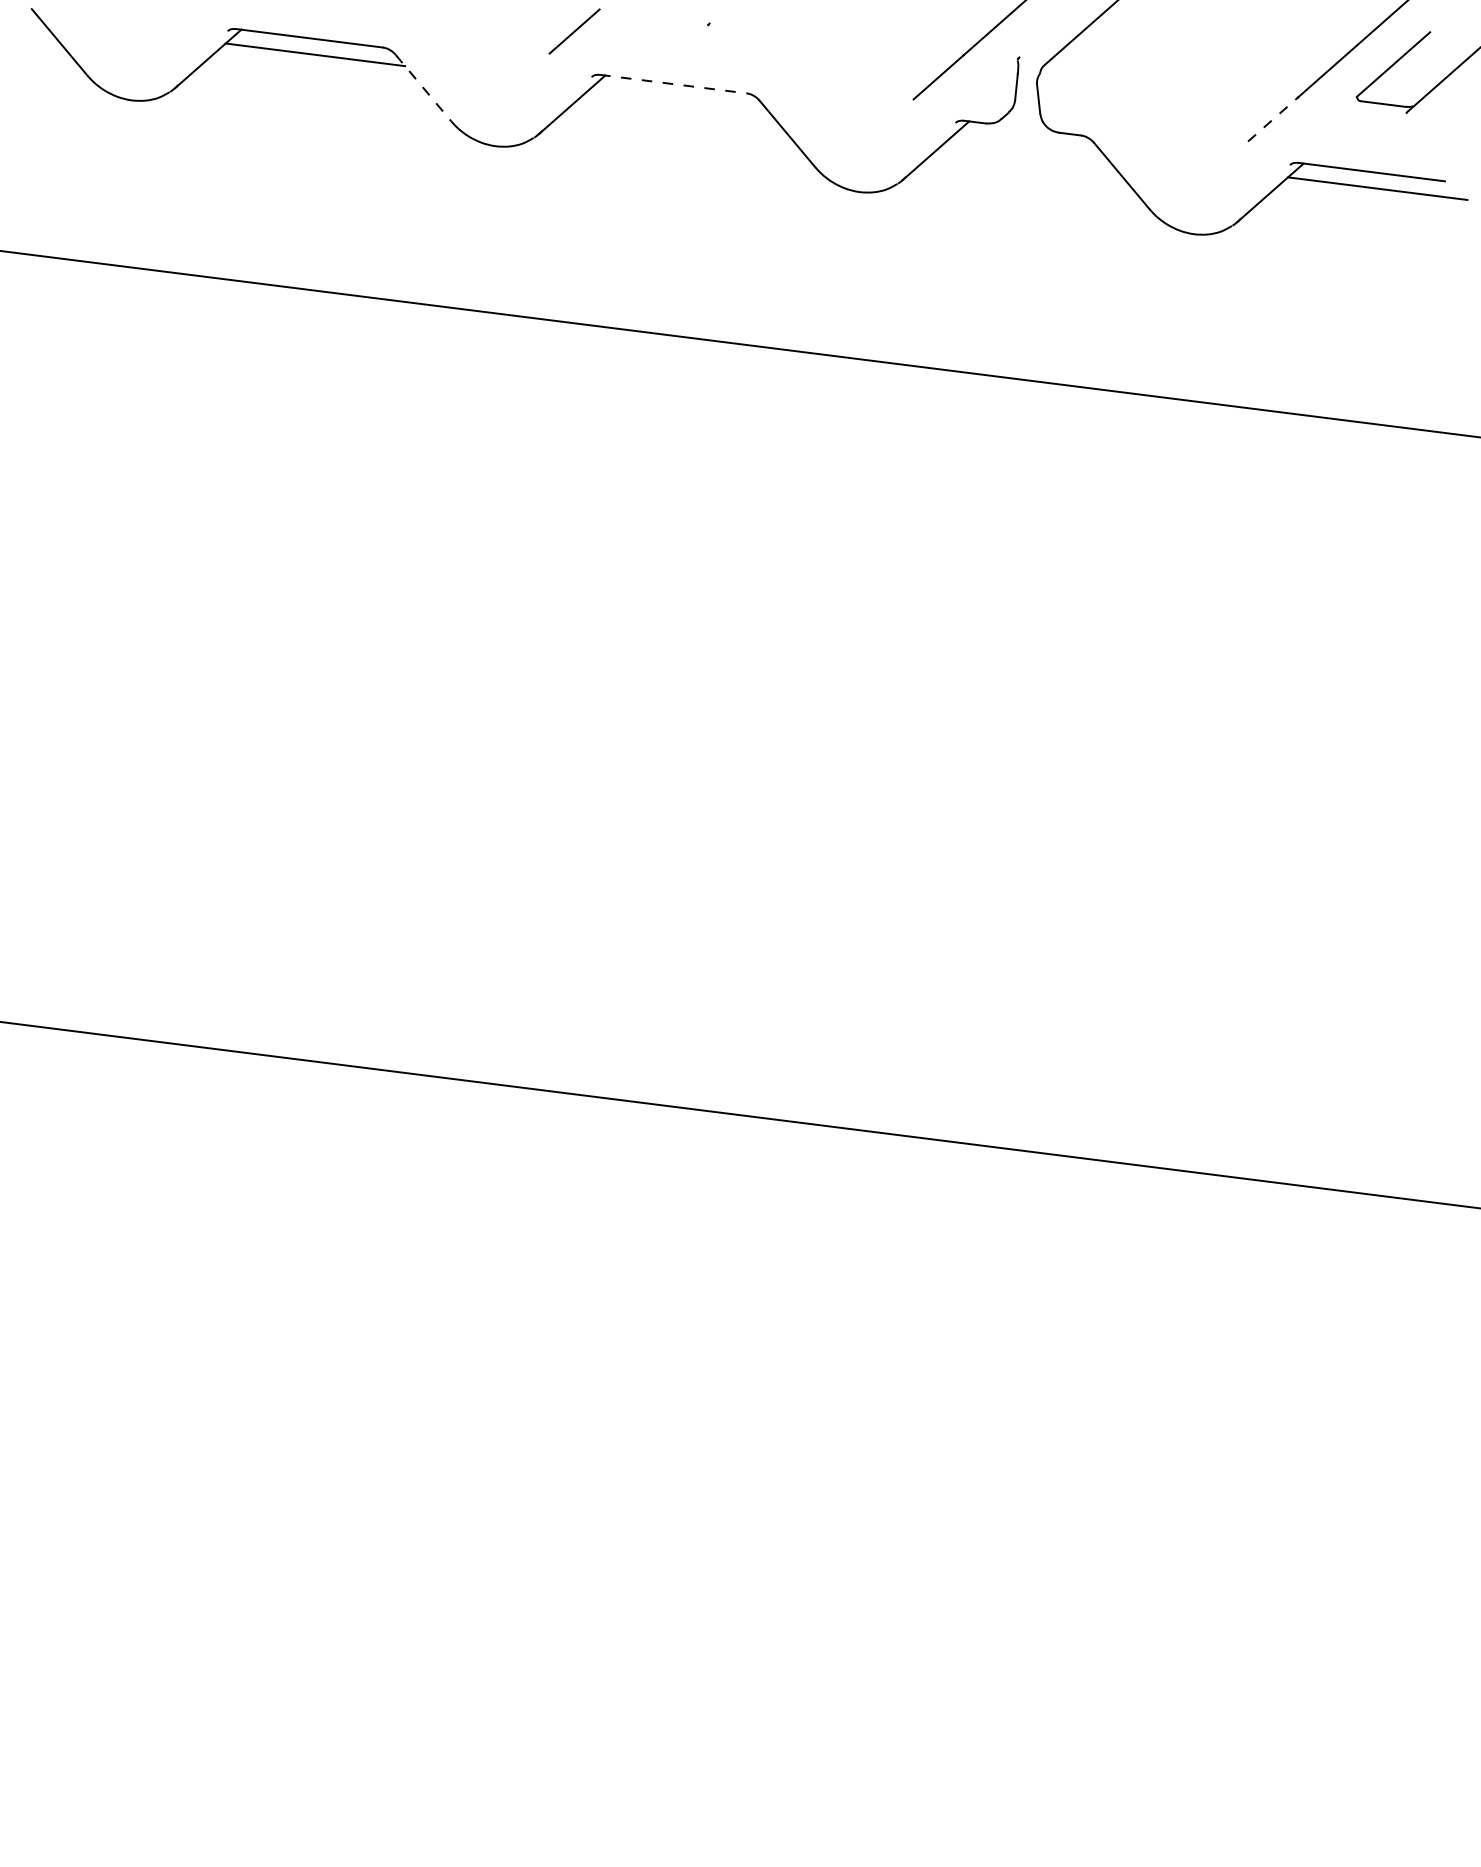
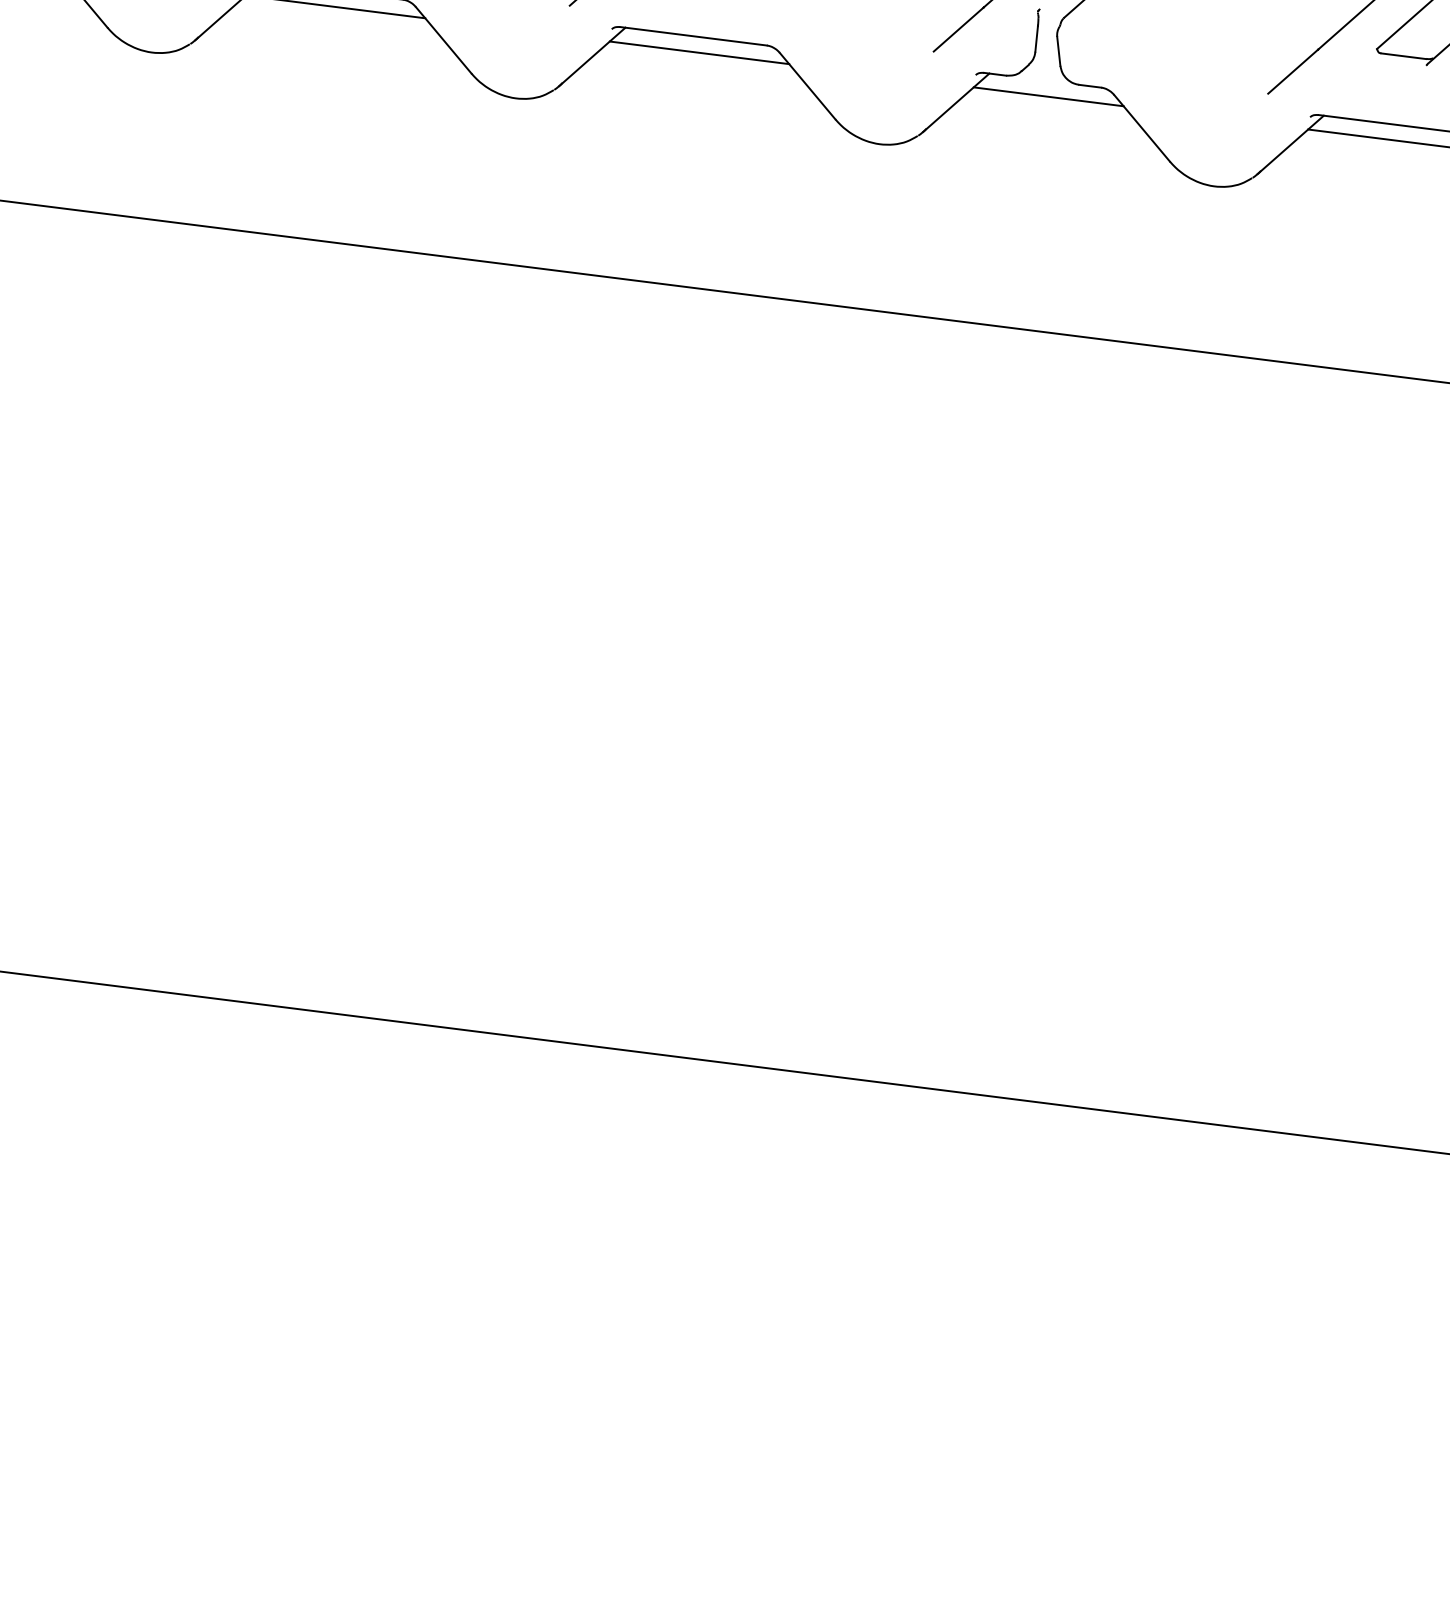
line: (673, 84) -> (693, 36), dashed -> solid
line: (423, 88) -> (443, 40), dashed -> solid
line: (679, 100) -> (699, 52), added
line: (1273, 119) -> (1293, 71), dashed -> solid
line: (1028, 144) -> (1048, 96), added

